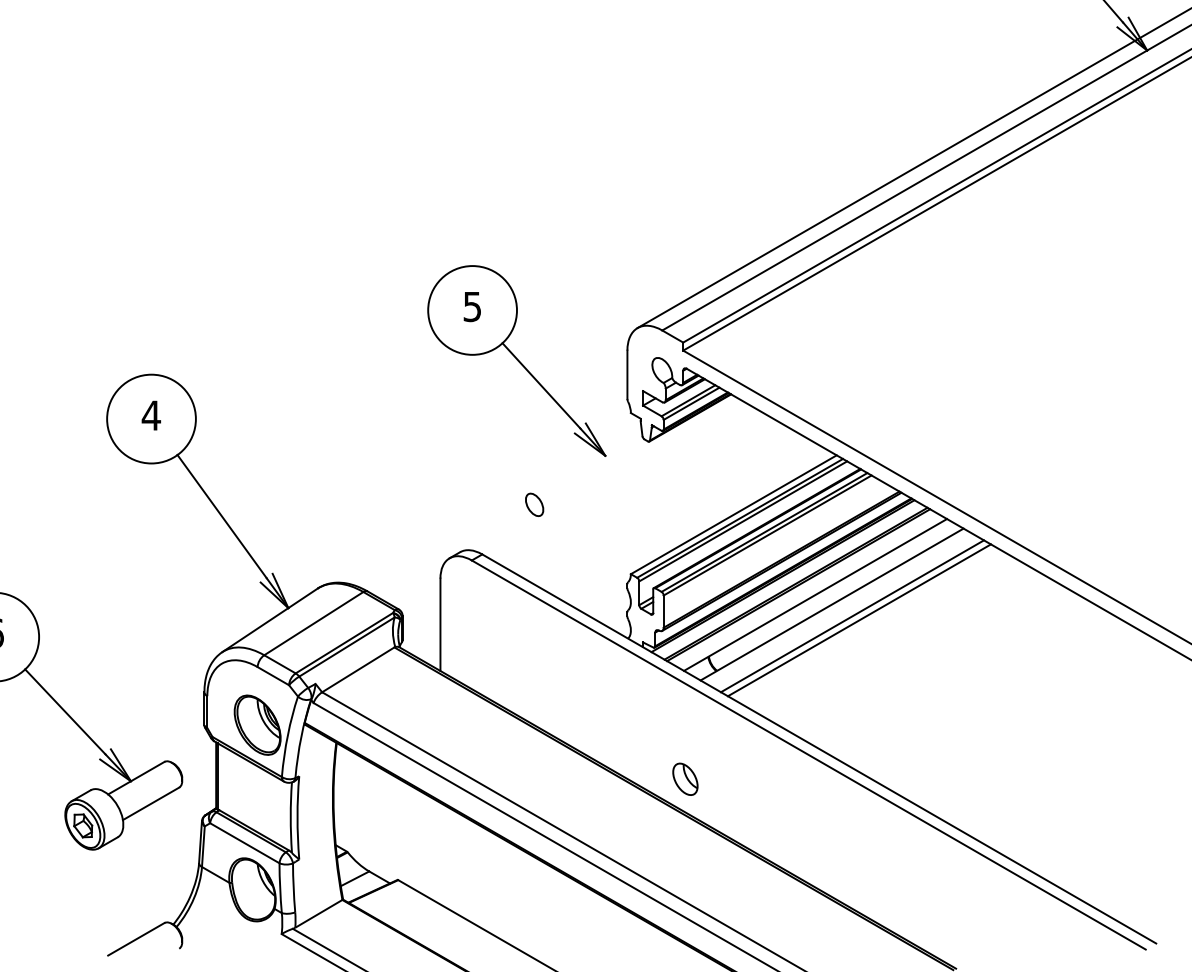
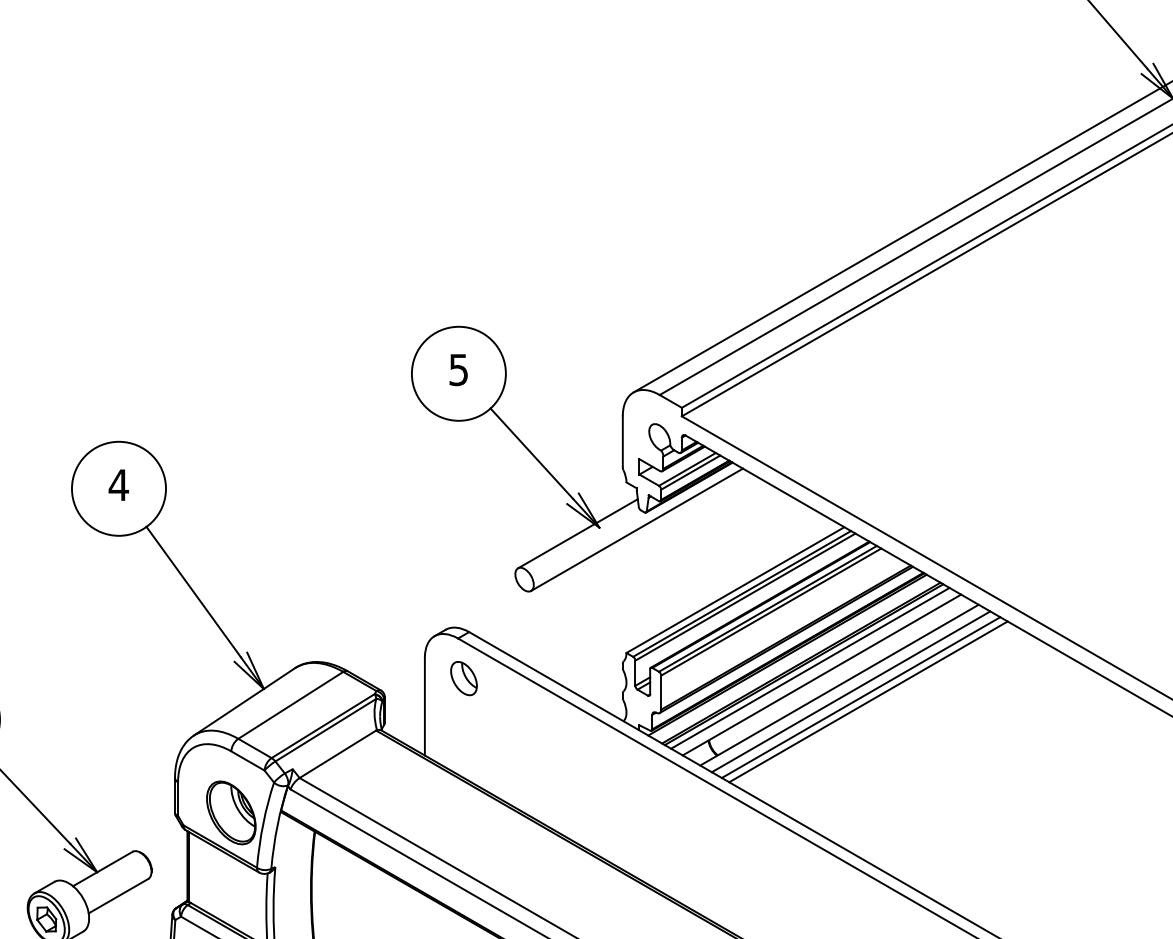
line: (640, 457) -> (636, 529), added
line: (584, 461) -> (577, 533), added
line: (804, 588) -> (810, 668), added
line: (842, 610) -> (850, 691), added
part: (685, 778) -> (464, 677), moved

